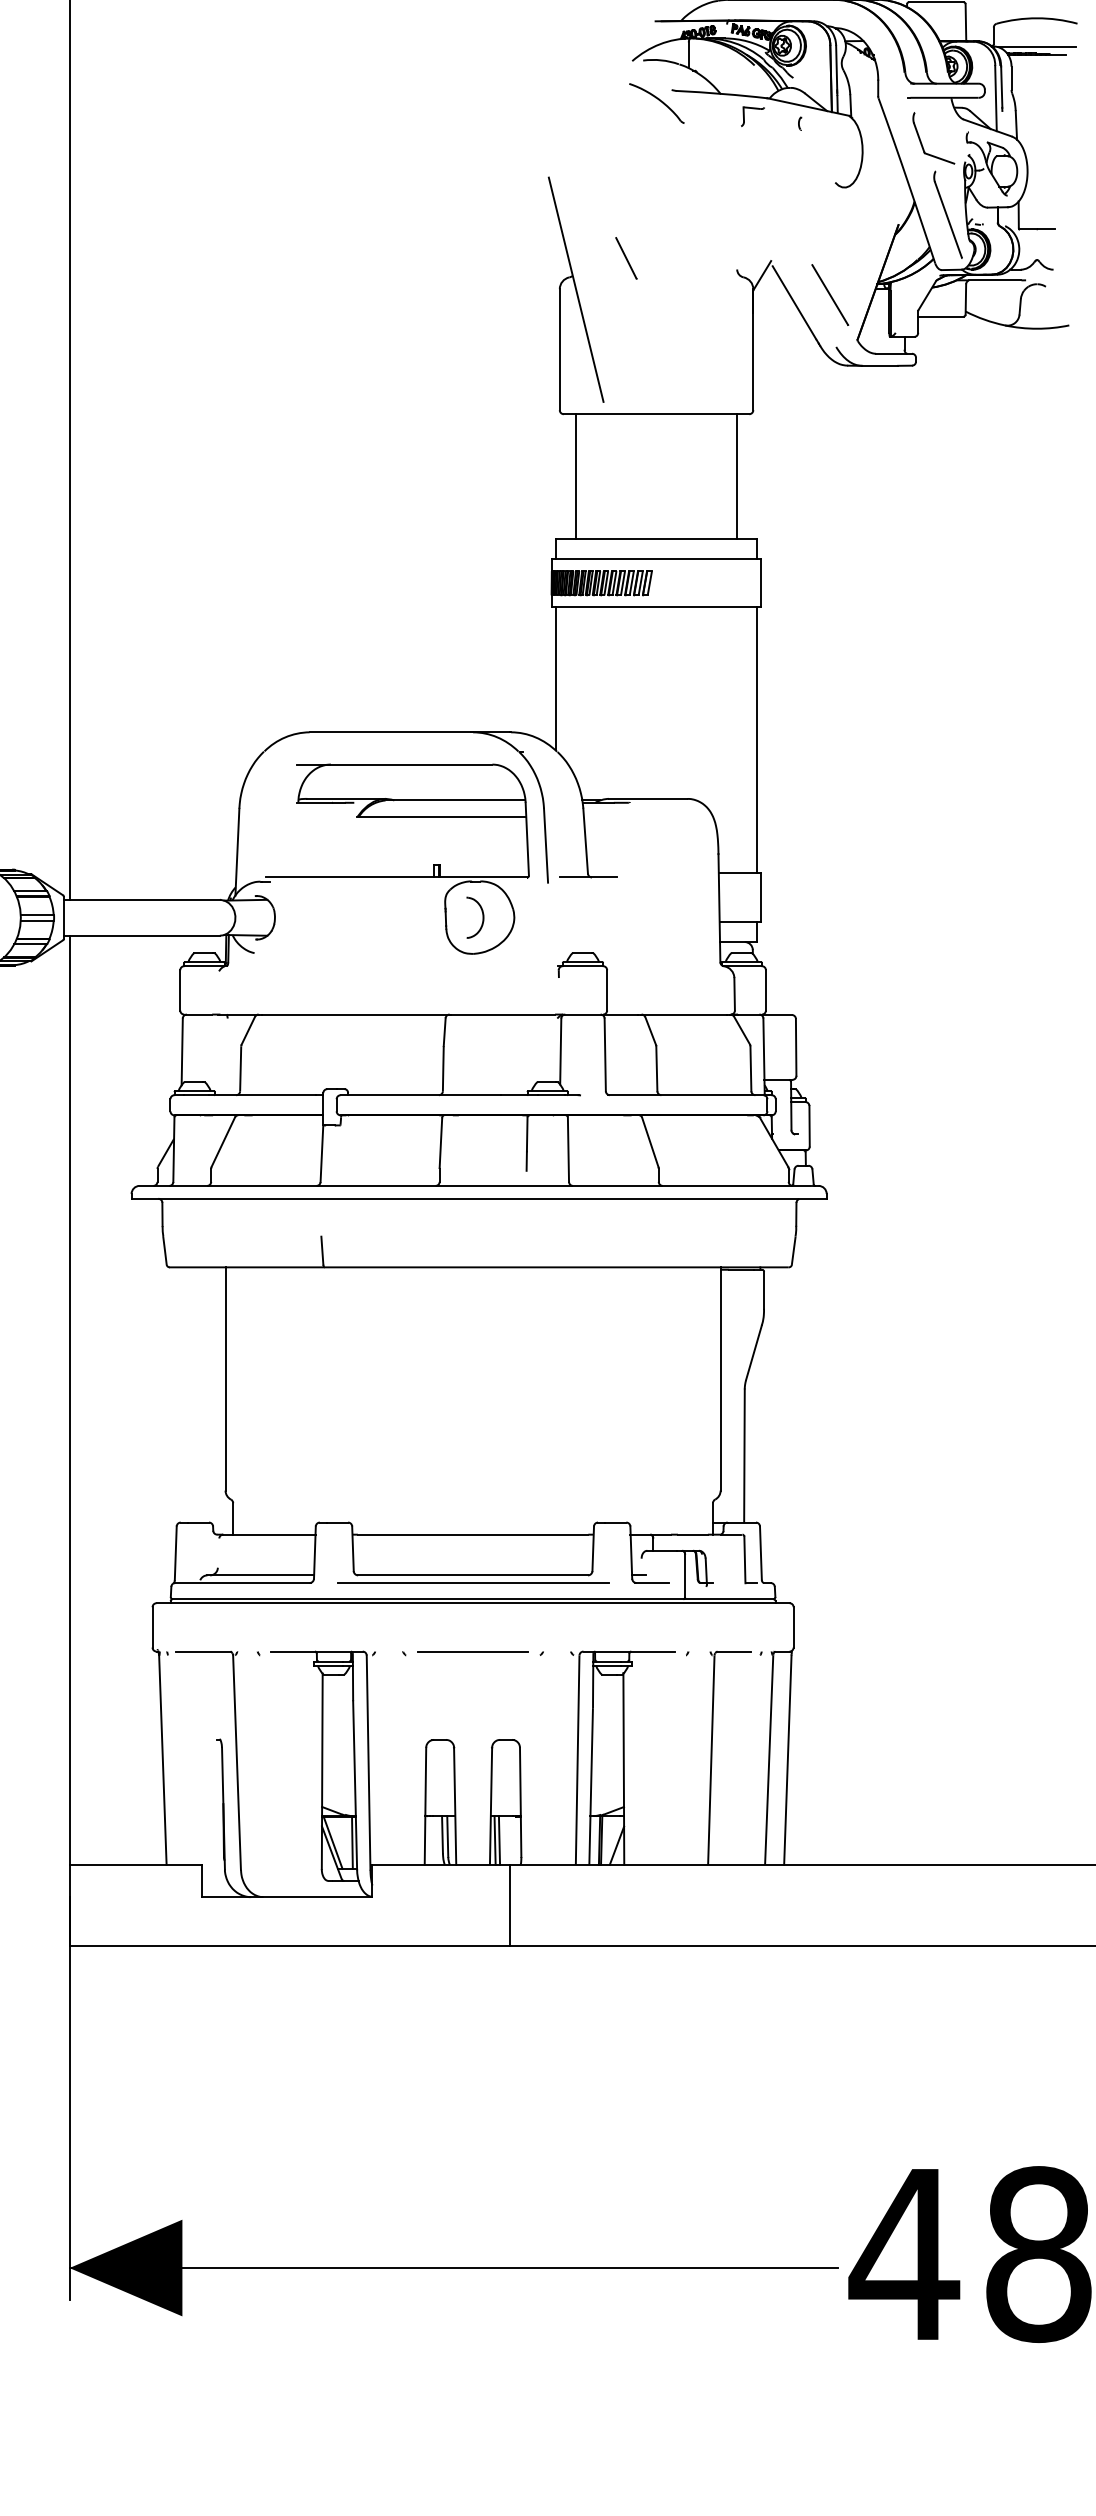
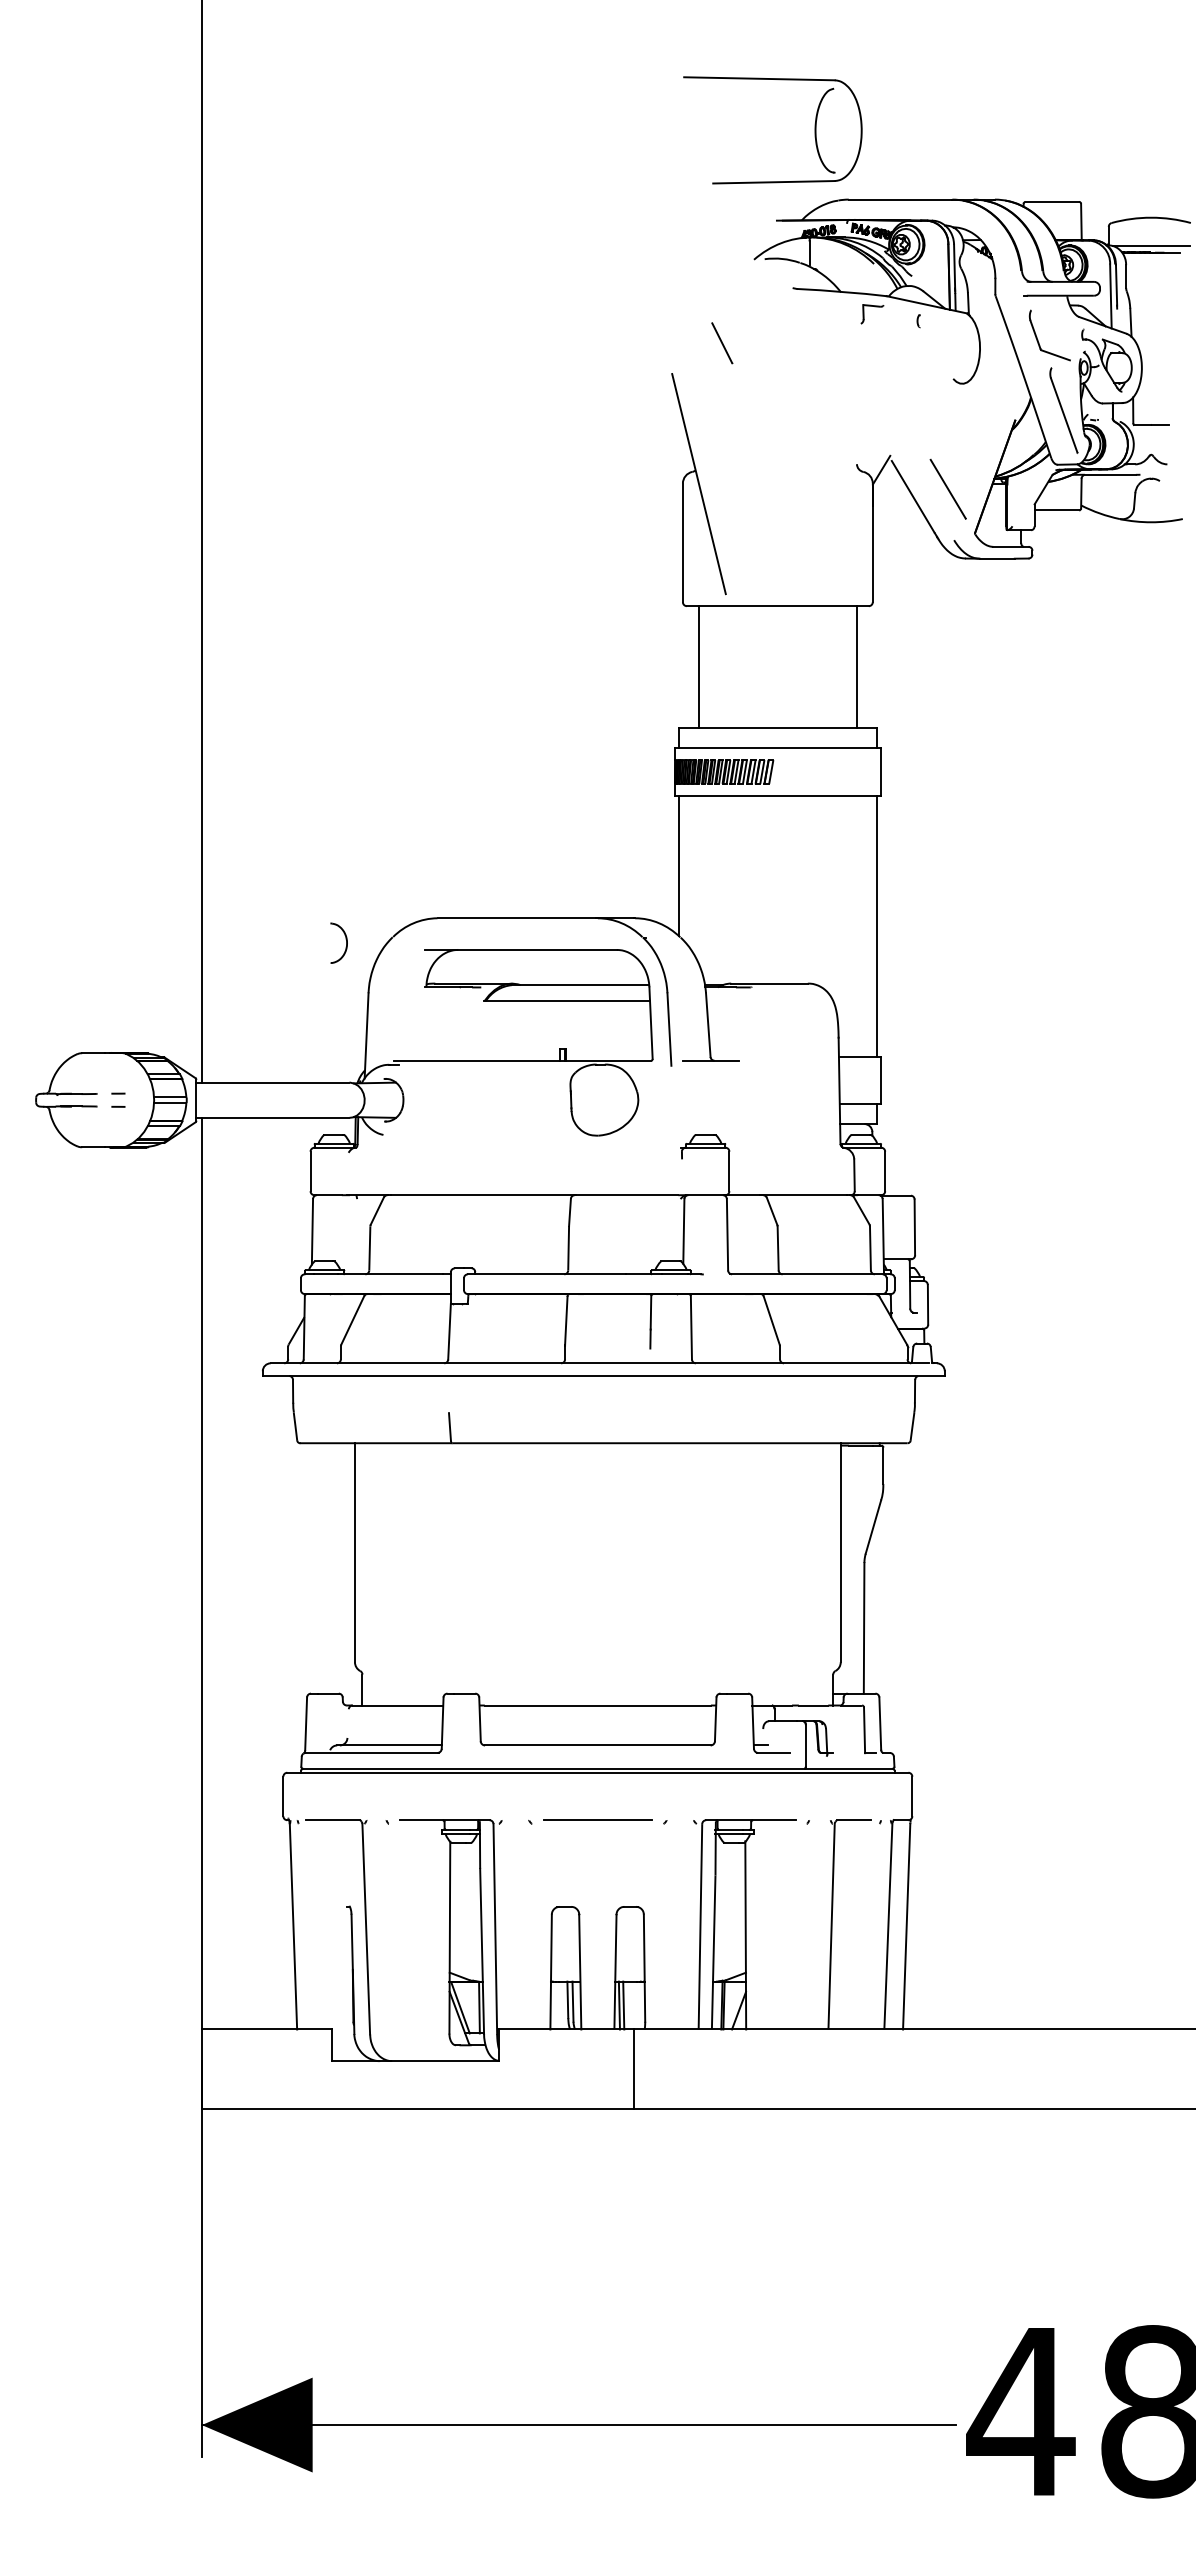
part: (657, 103) -> (778, 301), removed
line: (626, 258) -> (722, 343), moved
part: (481, 913) -> (345, 939), moved
line: (472, 1582) -> (597, 1752), removed

